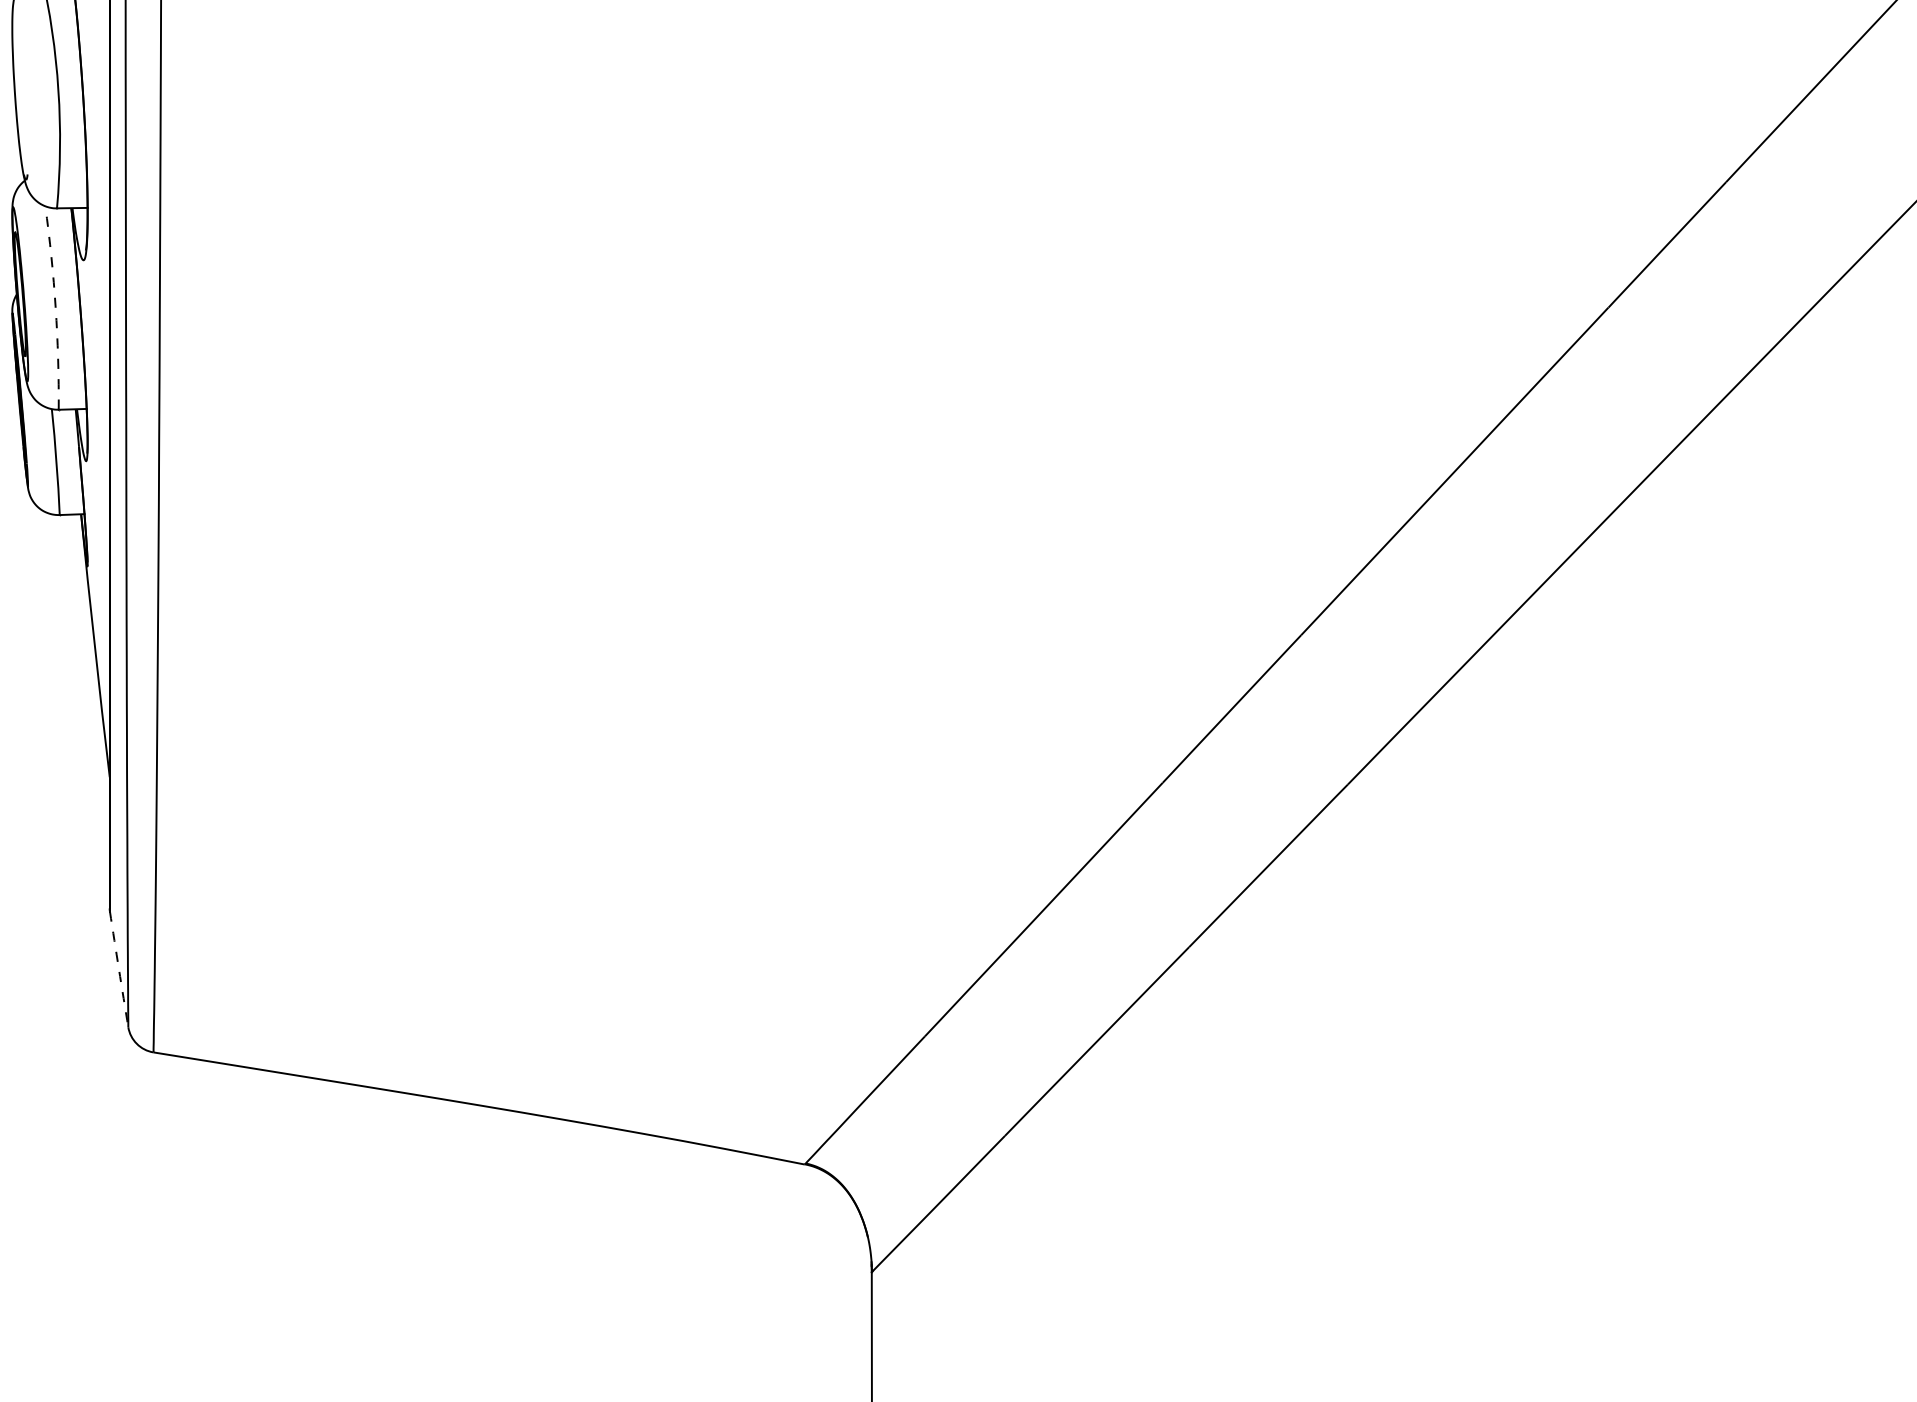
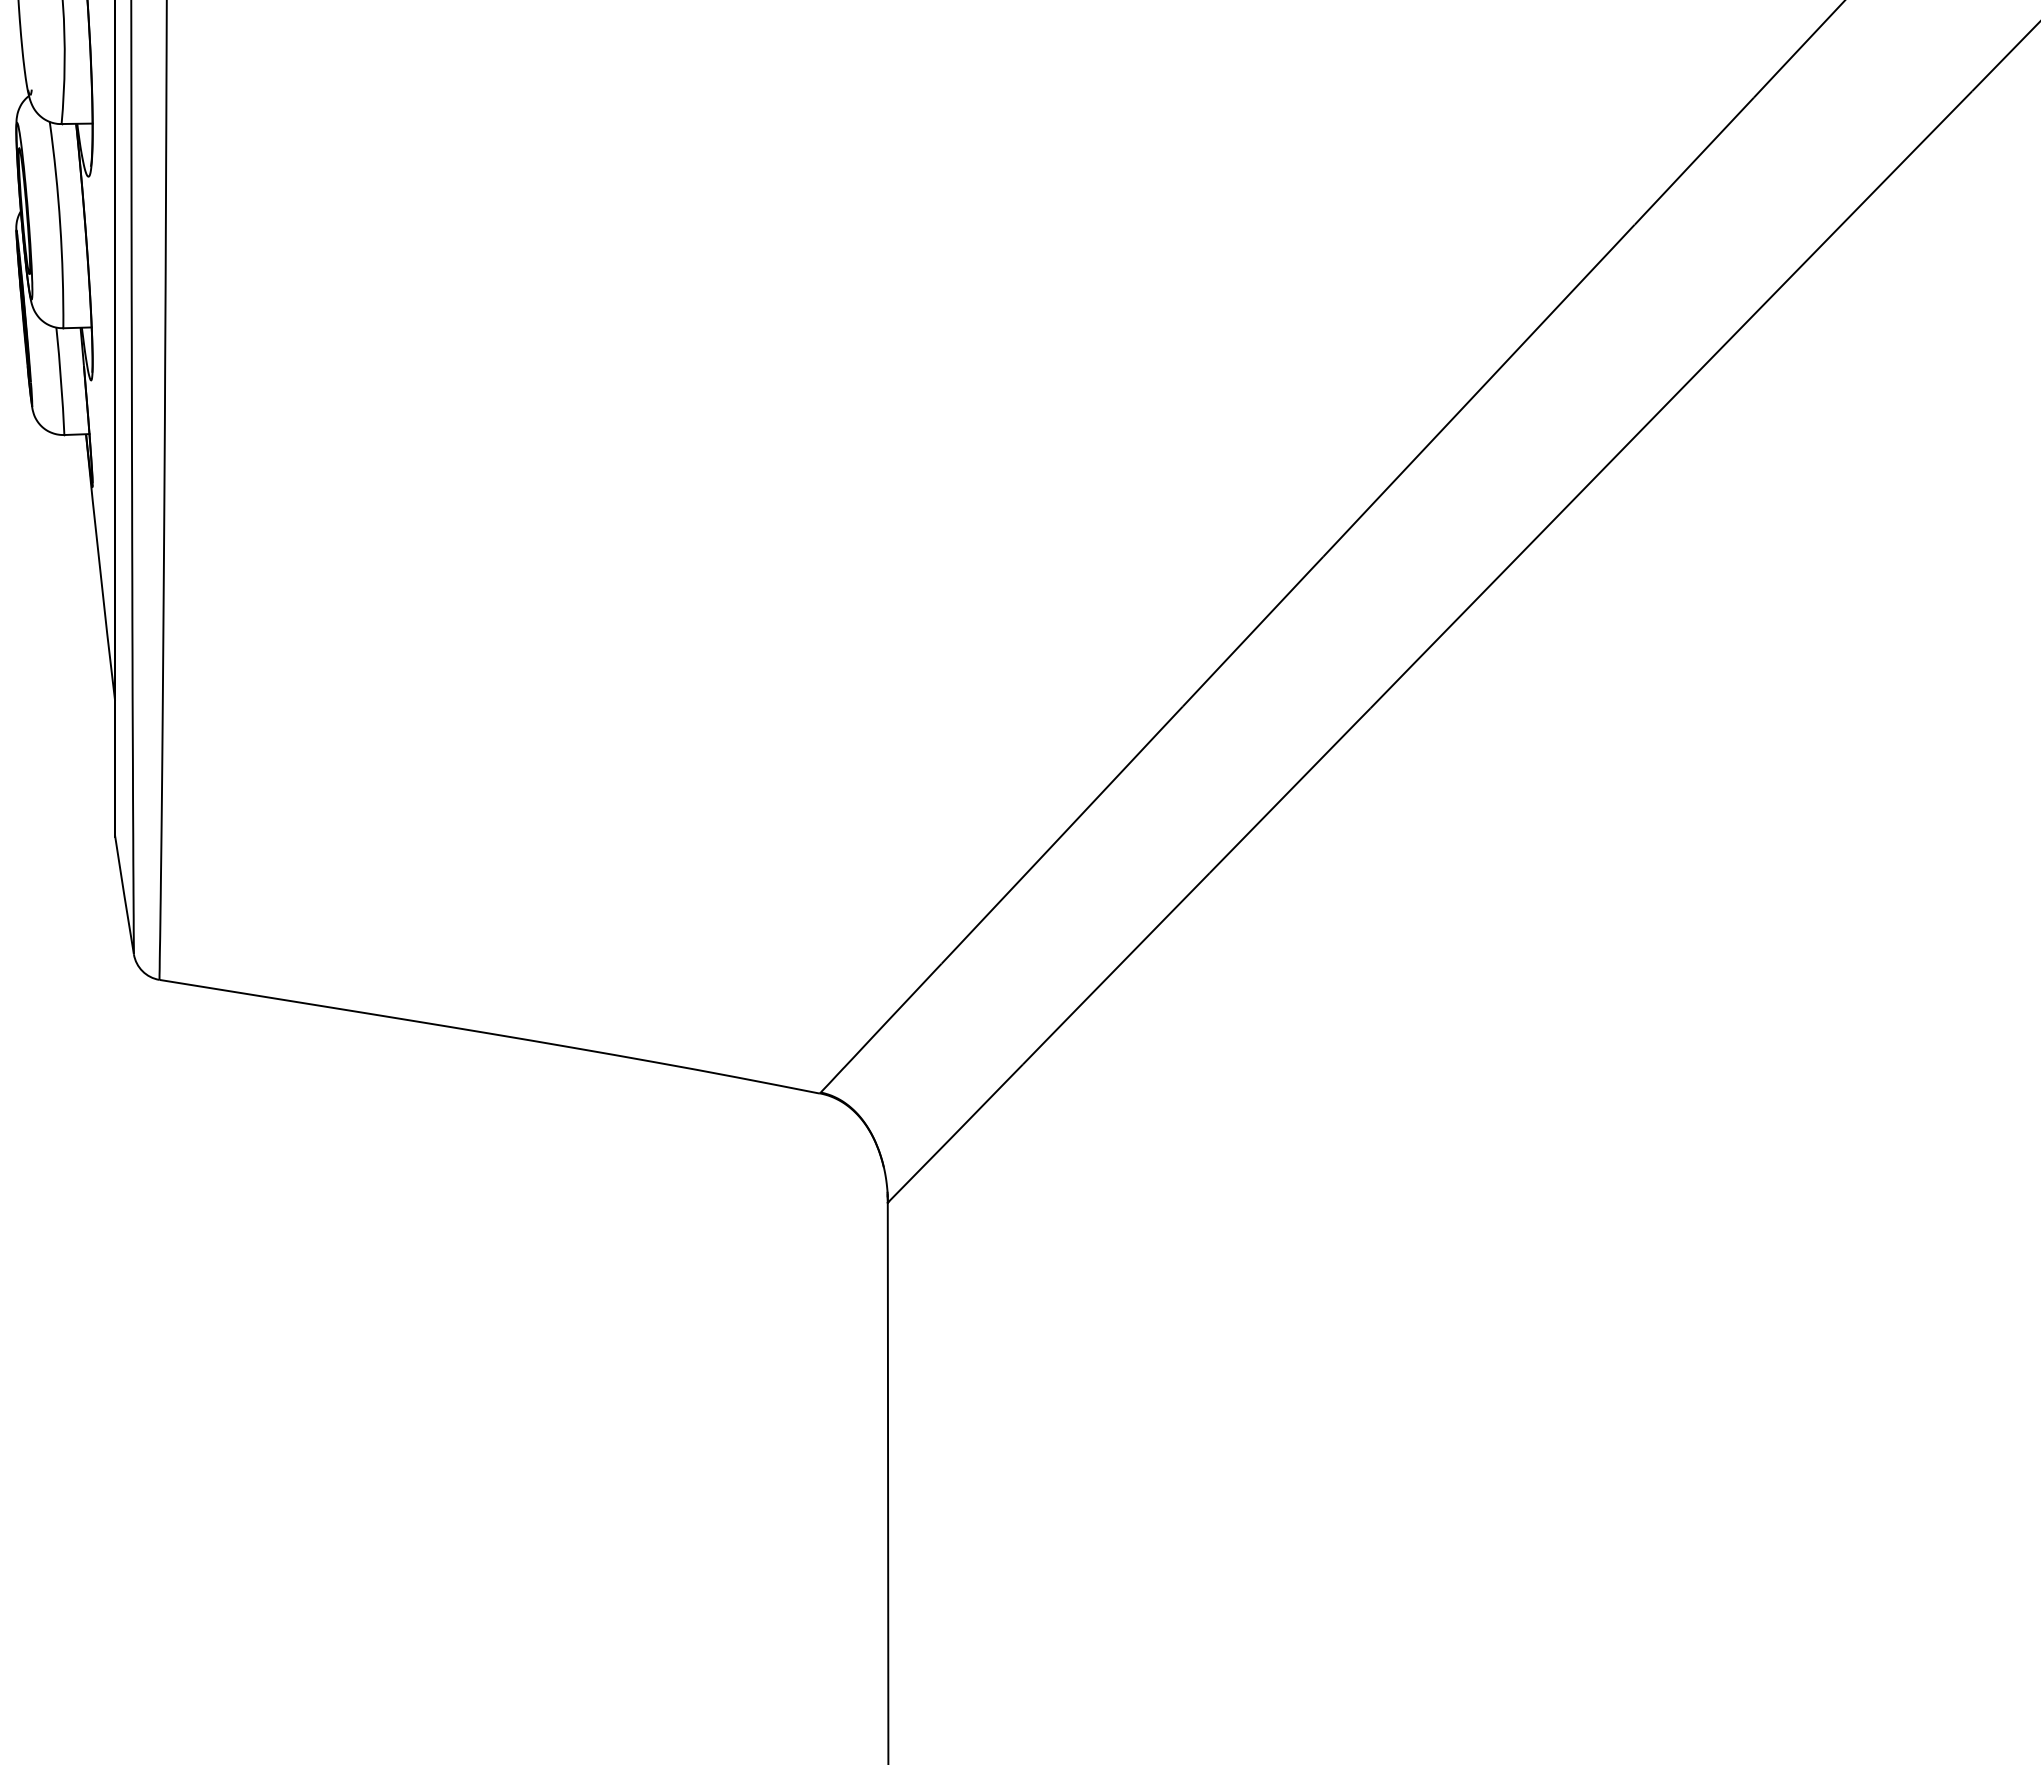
arc: (55, 307) -> (60, 224), dashed -> solid
arc: (119, 969) -> (124, 895), dashed -> solid

